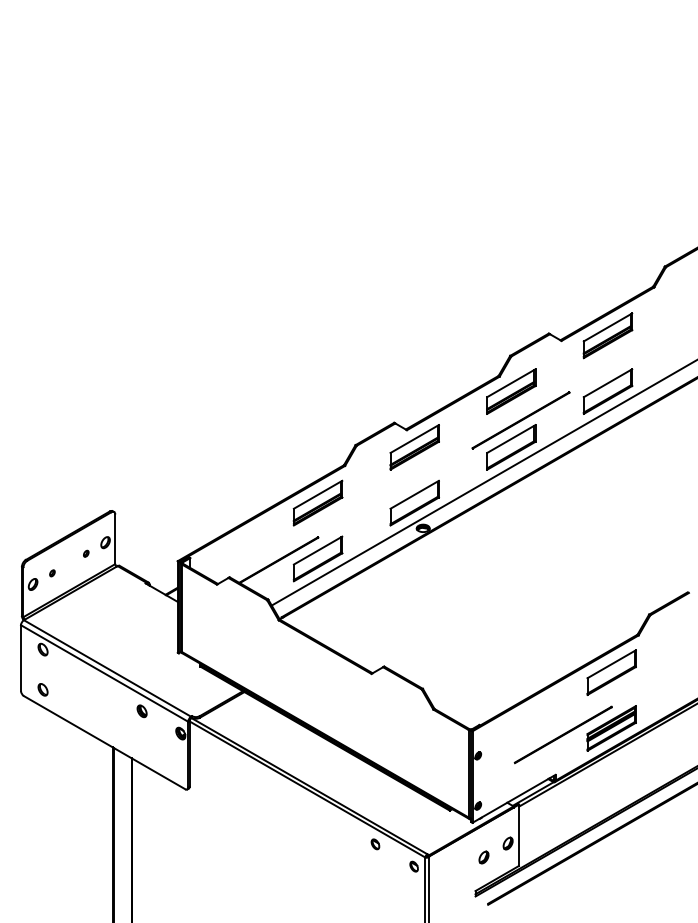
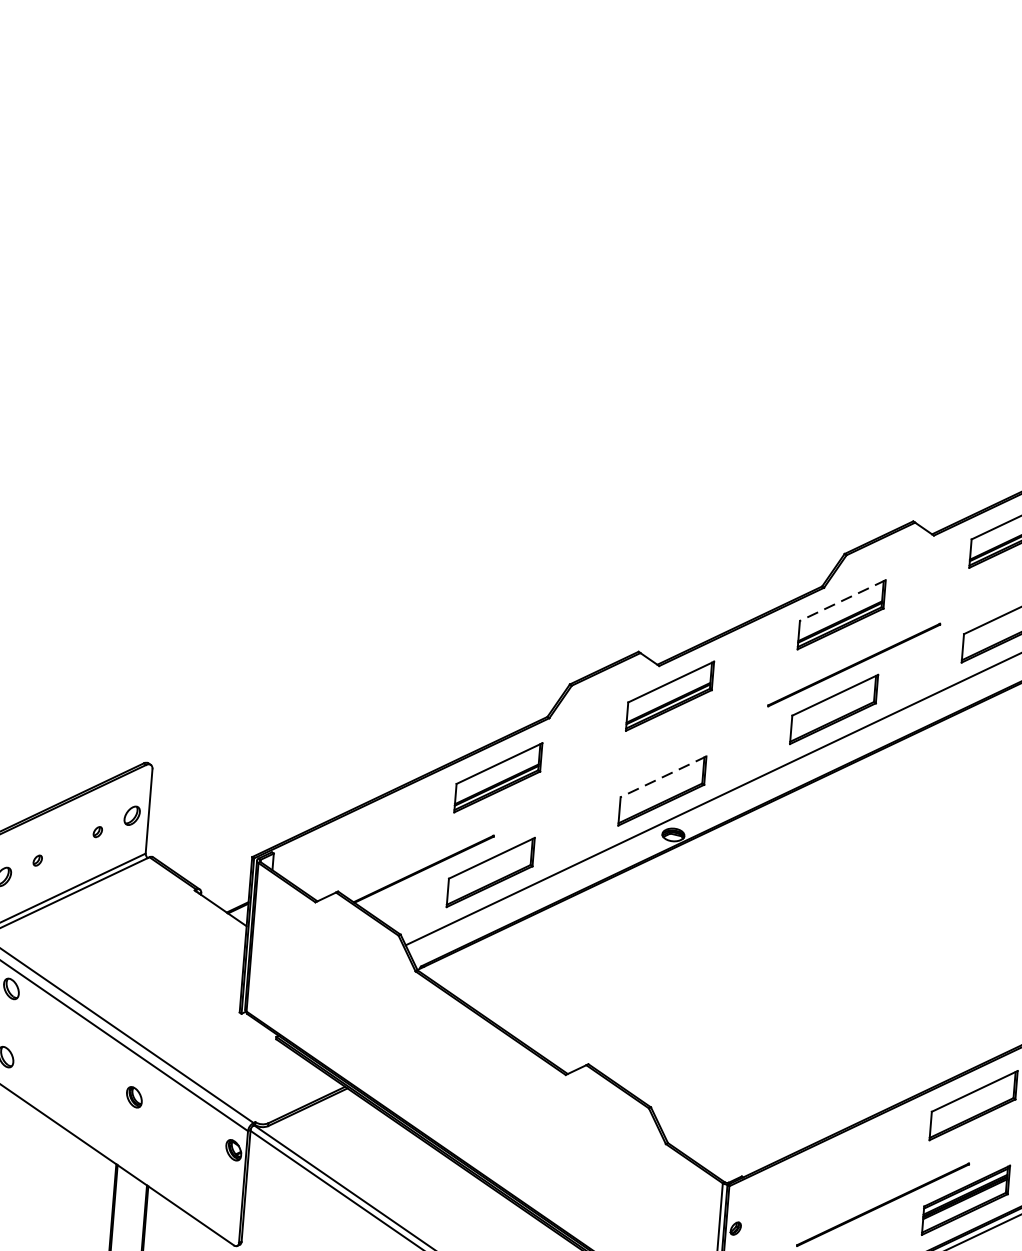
line: (511, 383) -> (843, 601), solid -> dashed
line: (414, 494) -> (663, 776), solid -> dashed
part: (141, 711) -> (133, 1097), moved

